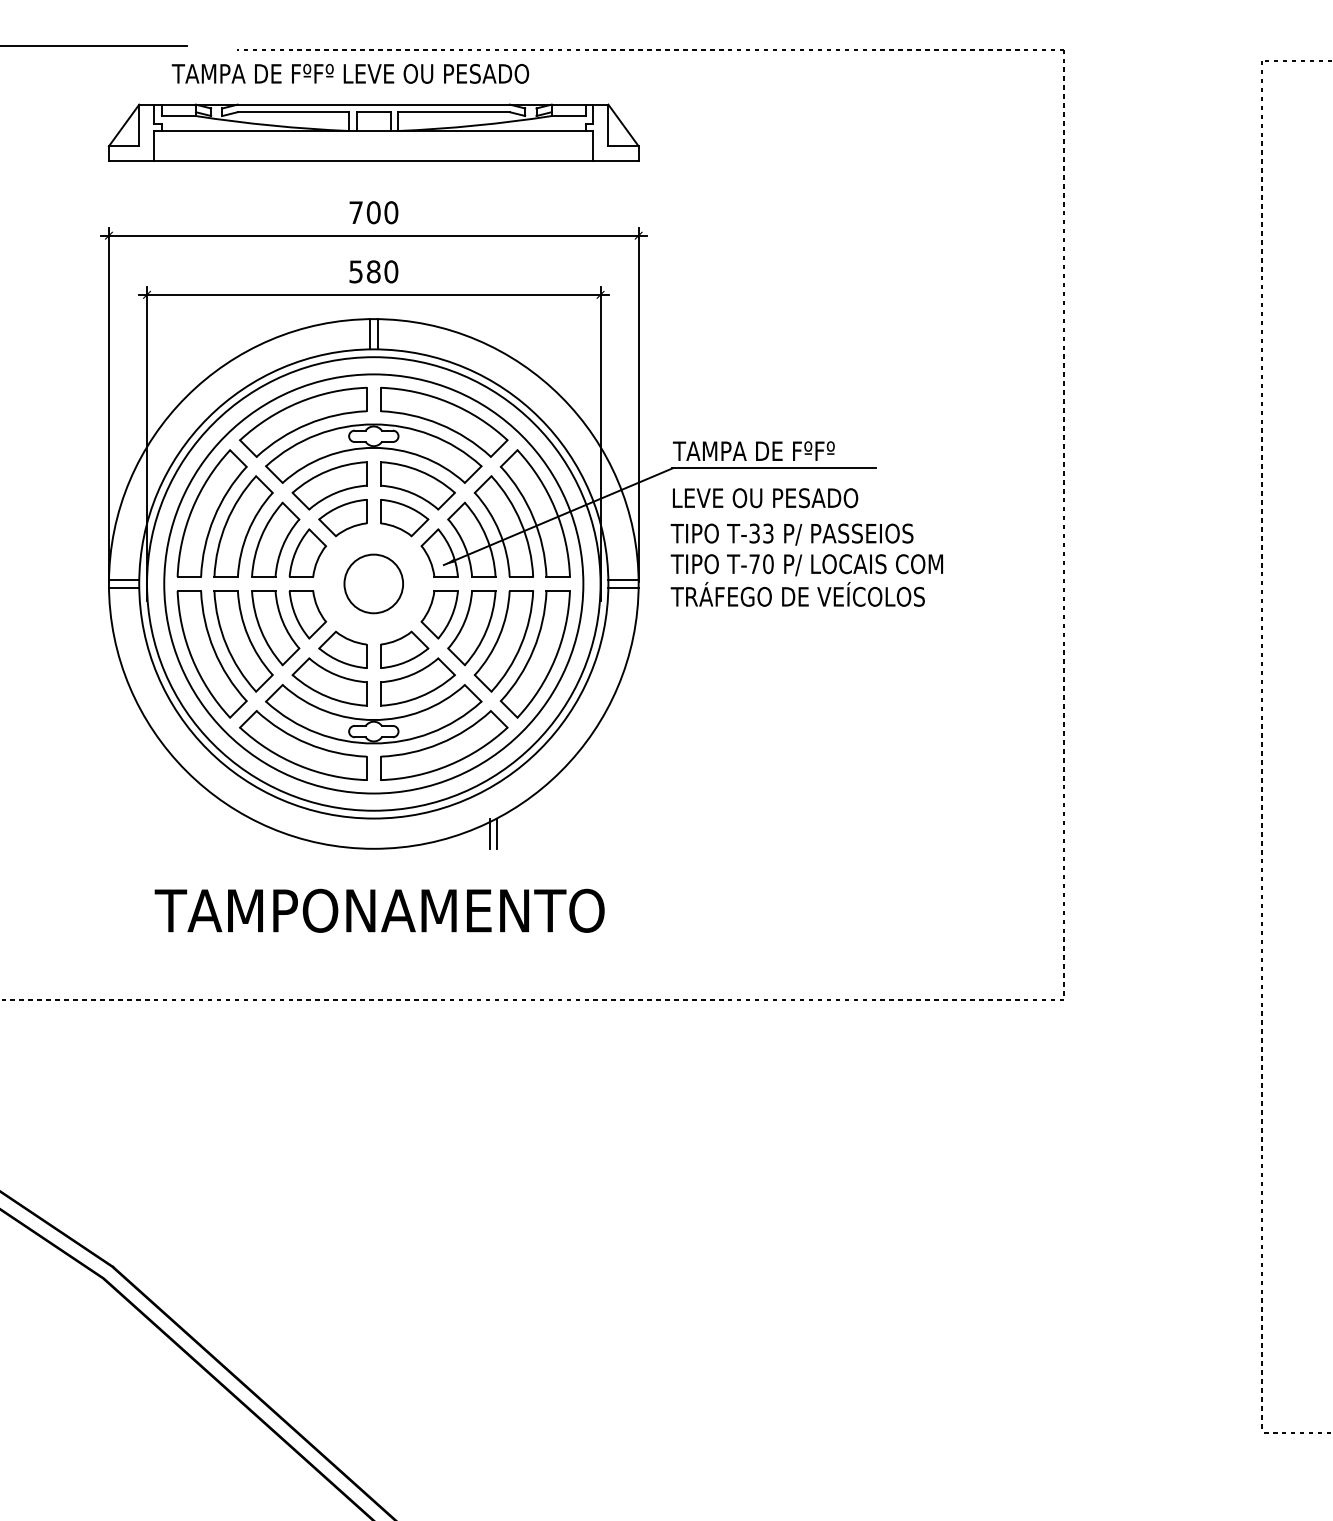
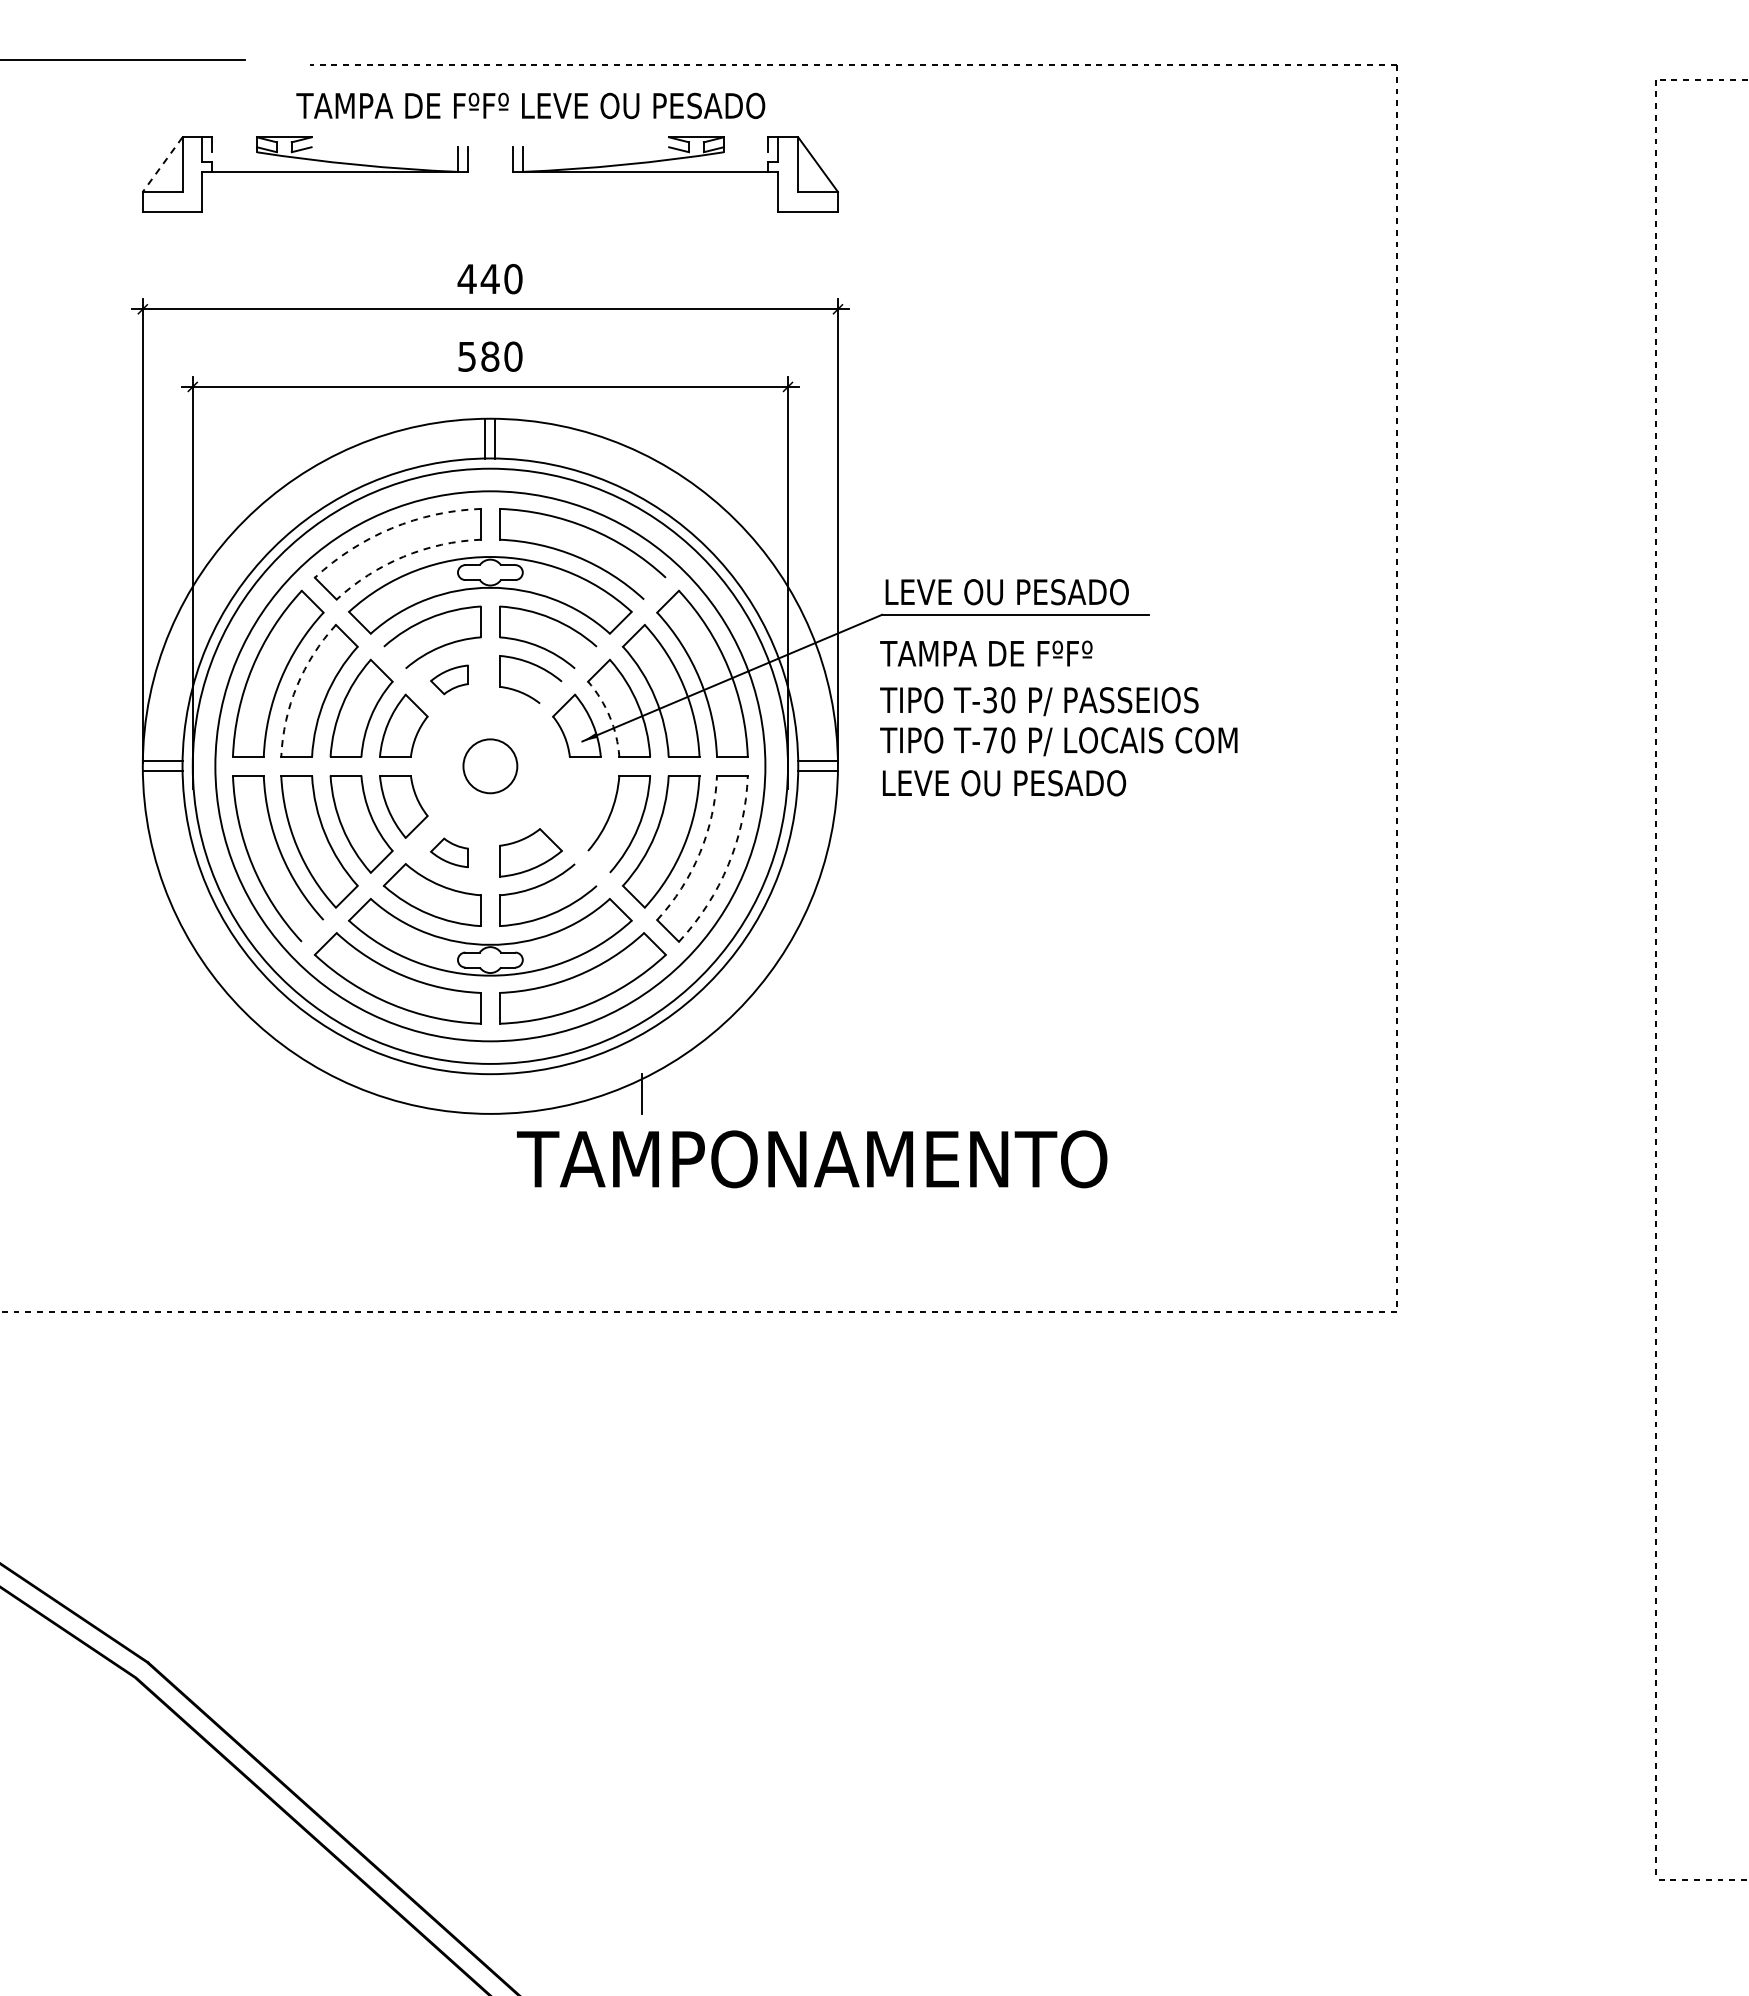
text: (350, 73) -> (530, 105), moved
line: (178, 104) -> (234, 137), removed
line: (373, 104) -> (490, 137), removed
line: (568, 104) -> (745, 137), removed
line: (293, 112) -> (384, 147), removed
line: (373, 112) -> (490, 147), removed
line: (453, 112) -> (595, 147), removed
line: (178, 116) -> (234, 152), removed
line: (568, 116) -> (745, 152), removed
line: (123, 125) -> (162, 164), solid -> dashed
line: (373, 131) -> (490, 172), removed
line: (373, 161) -> (490, 211), removed
text: (364, 212) -> (478, 278), 700 -> 440
arc: (298, 402) -> (391, 528), solid -> dashed
arc: (307, 424) -> (403, 556), solid -> dashed
line: (498, 448) -> (654, 588), removed
text: (766, 451) -> (1005, 592), TAMPA DE FºFº -> LEVE OU PESADO
text: (764, 497) -> (1003, 653), LEVE OU PESADO -> TAMPA DE FºFº
line: (300, 501) -> (394, 657), removed
line: (446, 501) -> (585, 657), removed
part: (342, 517) -> (449, 679), size x0.6
arc: (226, 523) -> (297, 686), solid -> dashed
line: (419, 527) -> (550, 692), removed
text: (768, 533) -> (1008, 700), T-33 -> T-30
arc: (464, 545) -> (609, 716), solid -> dashed
circle: (373, 583) -> (489, 765), size x0.7
text: (797, 594) -> (1046, 779), TRÁFEGO DE VEÍCOLOS -> LEVE OU PESADO
part: (439, 614) -> (576, 806), removed
part: (342, 649) -> (449, 852), size x0.6
arc: (533, 650) -> (699, 853), solid -> dashed
line: (456, 656) -> (598, 861), removed
arc: (555, 658) -> (728, 864), solid -> dashed
line: (446, 666) -> (585, 874), removed
line: (238, 709) -> (312, 930), removed
line: (497, 833) -> (652, 1093), removed
text: (379, 910) -> (812, 1159), moved

